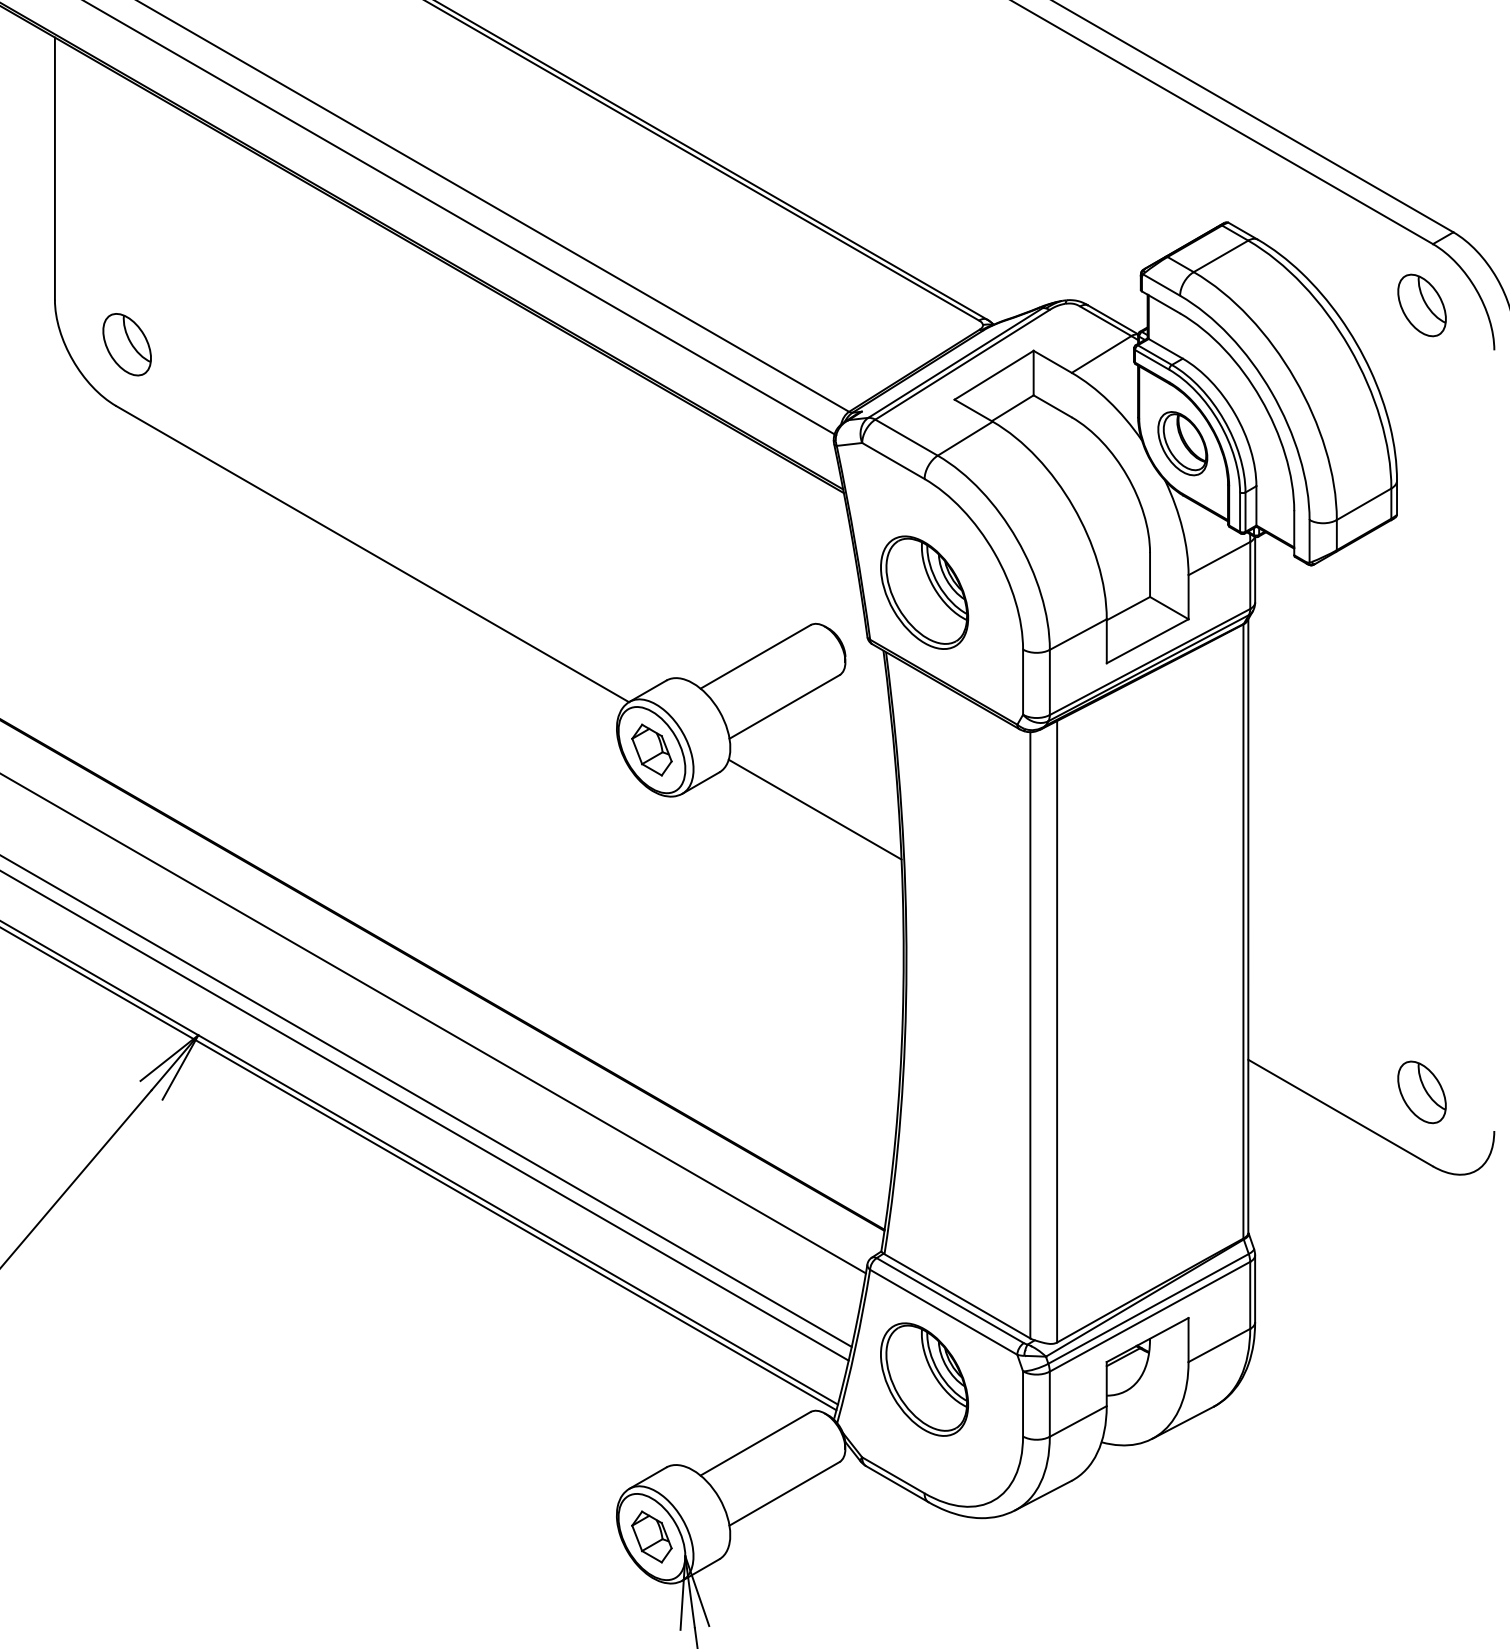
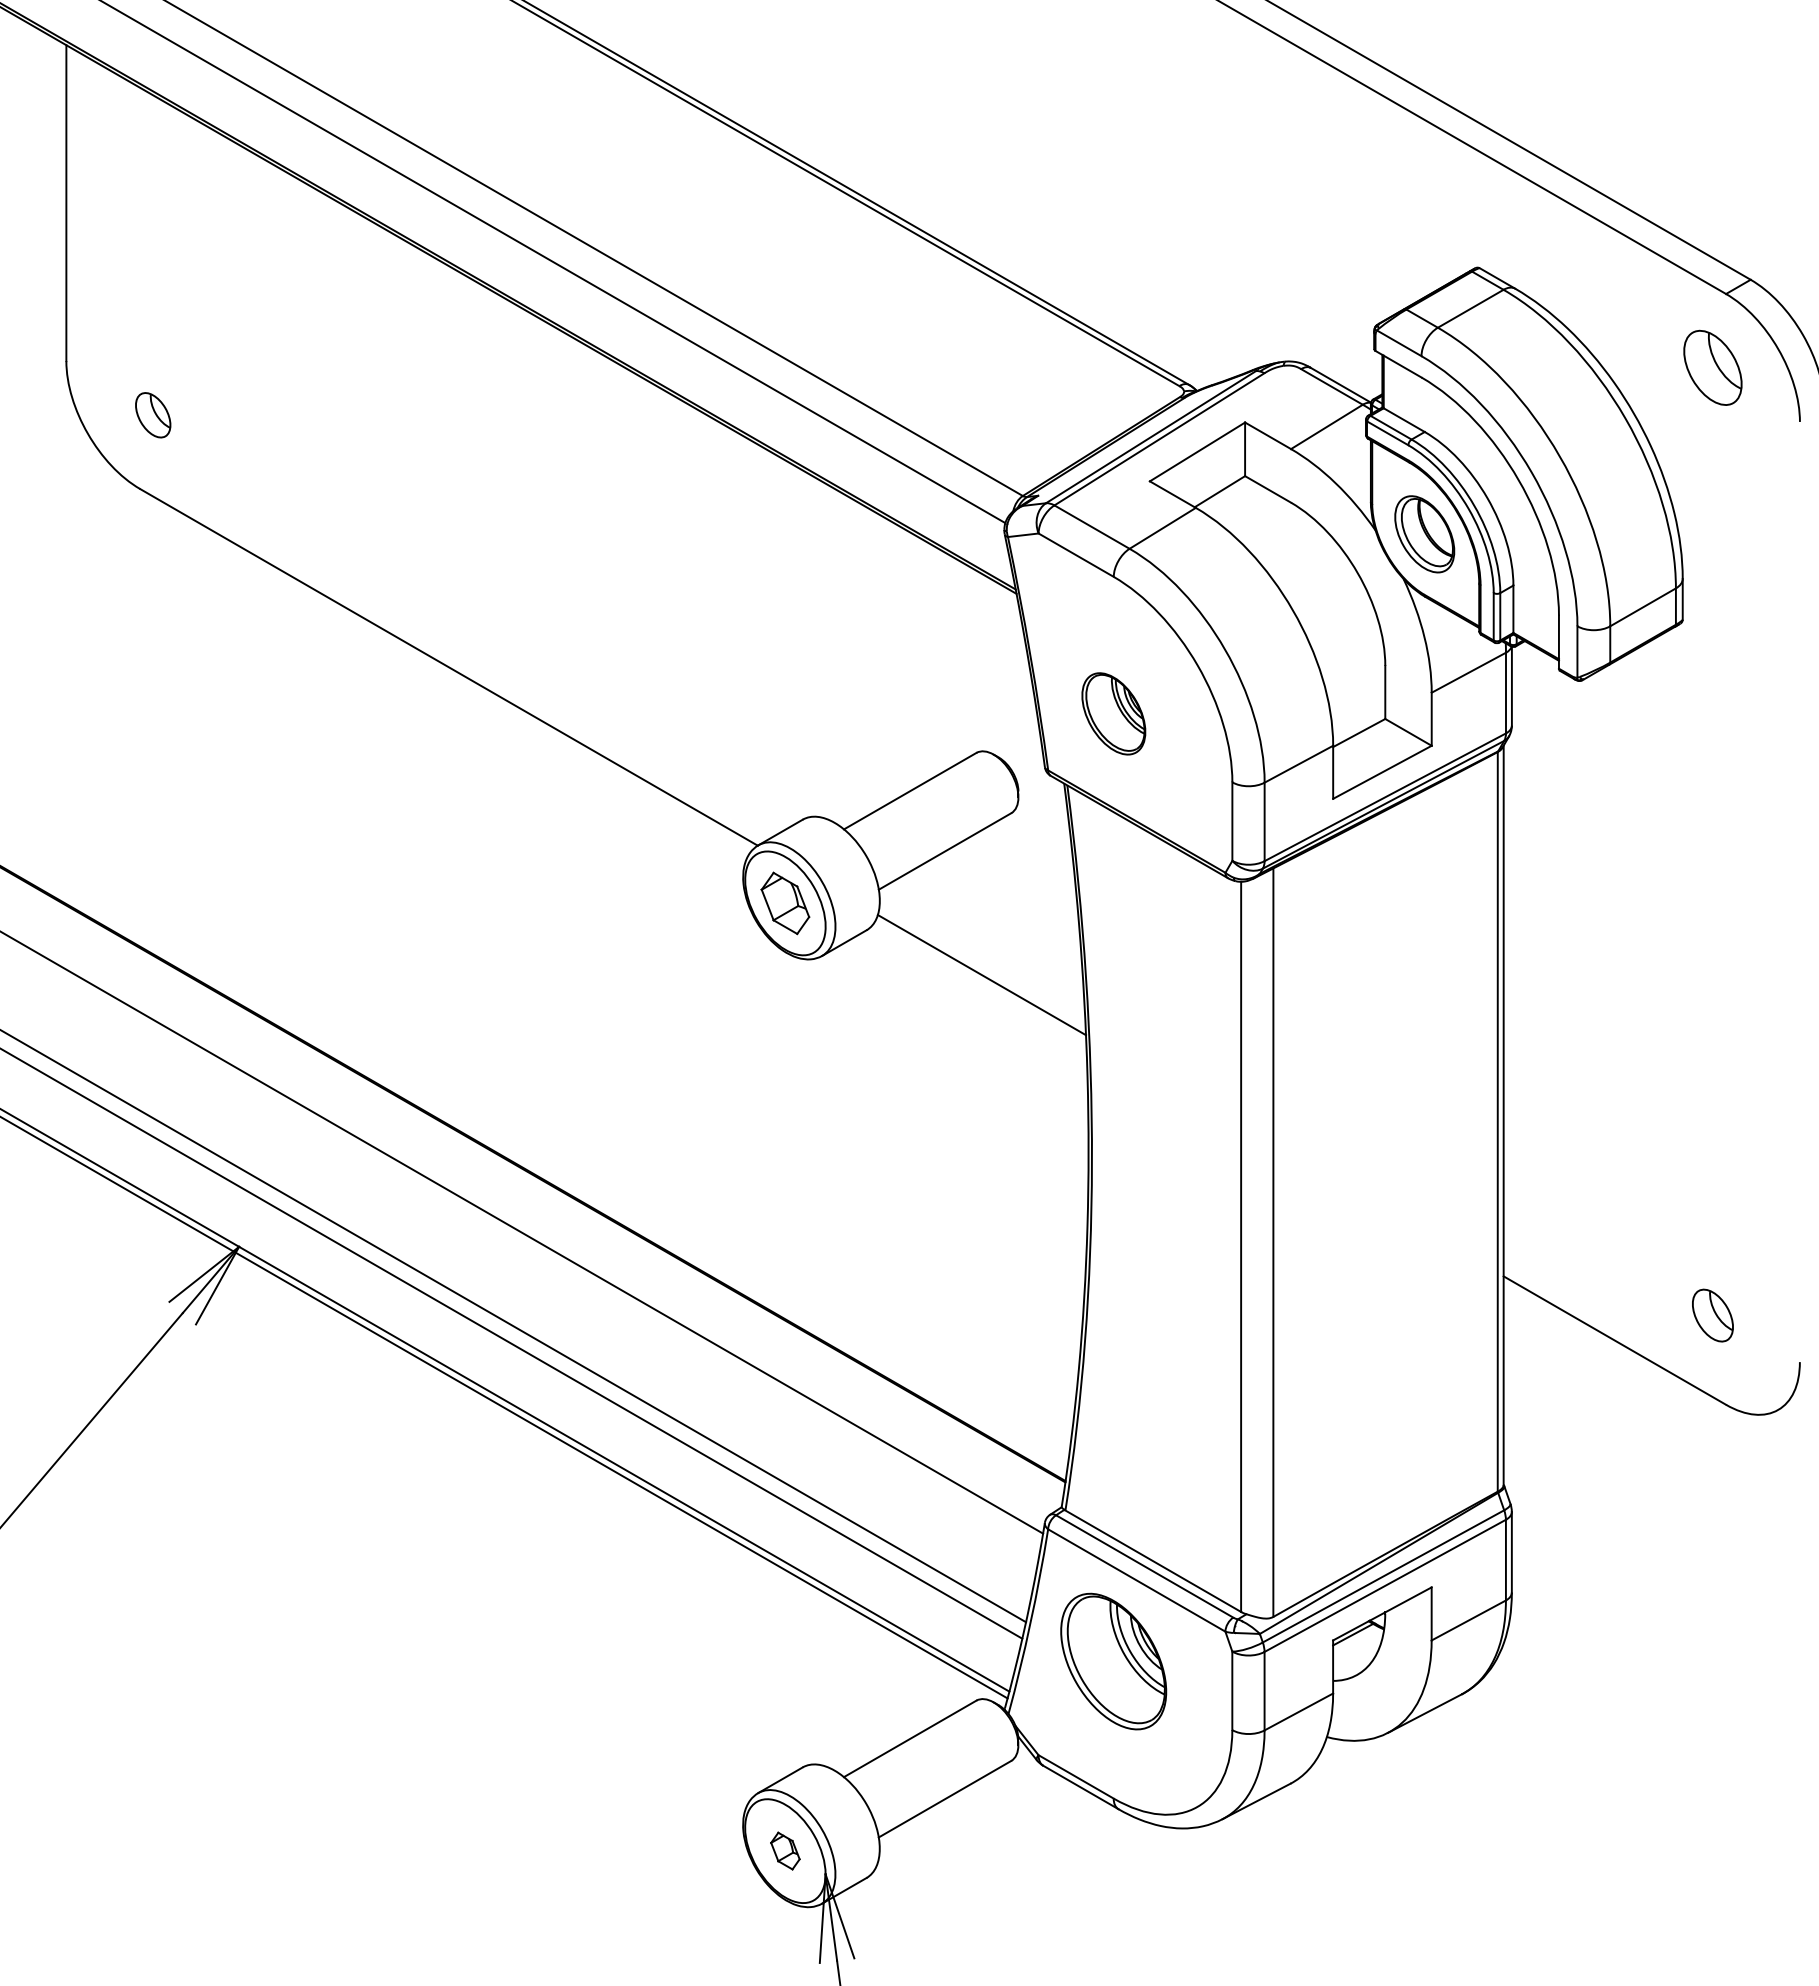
part: (126, 345) -> (152, 415), size x0.6
part: (924, 592) -> (1113, 713), size x0.6
part: (1421, 1092) -> (1712, 1315), size x0.7
part: (652, 1536) -> (785, 1850), size x0.6

